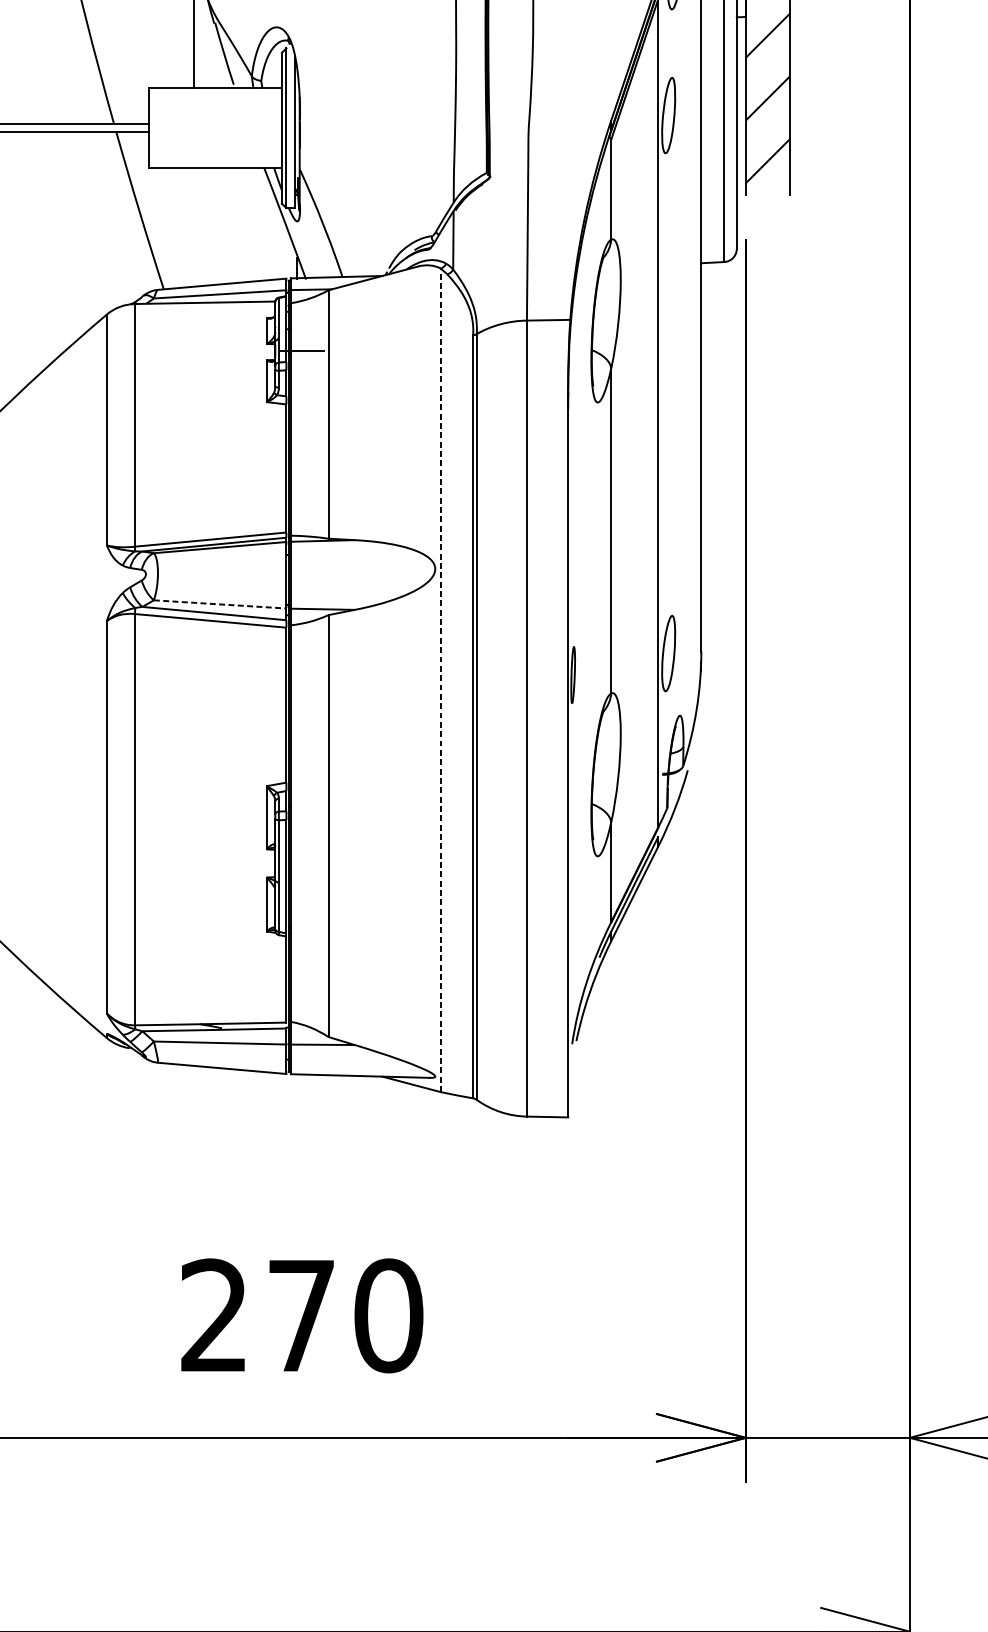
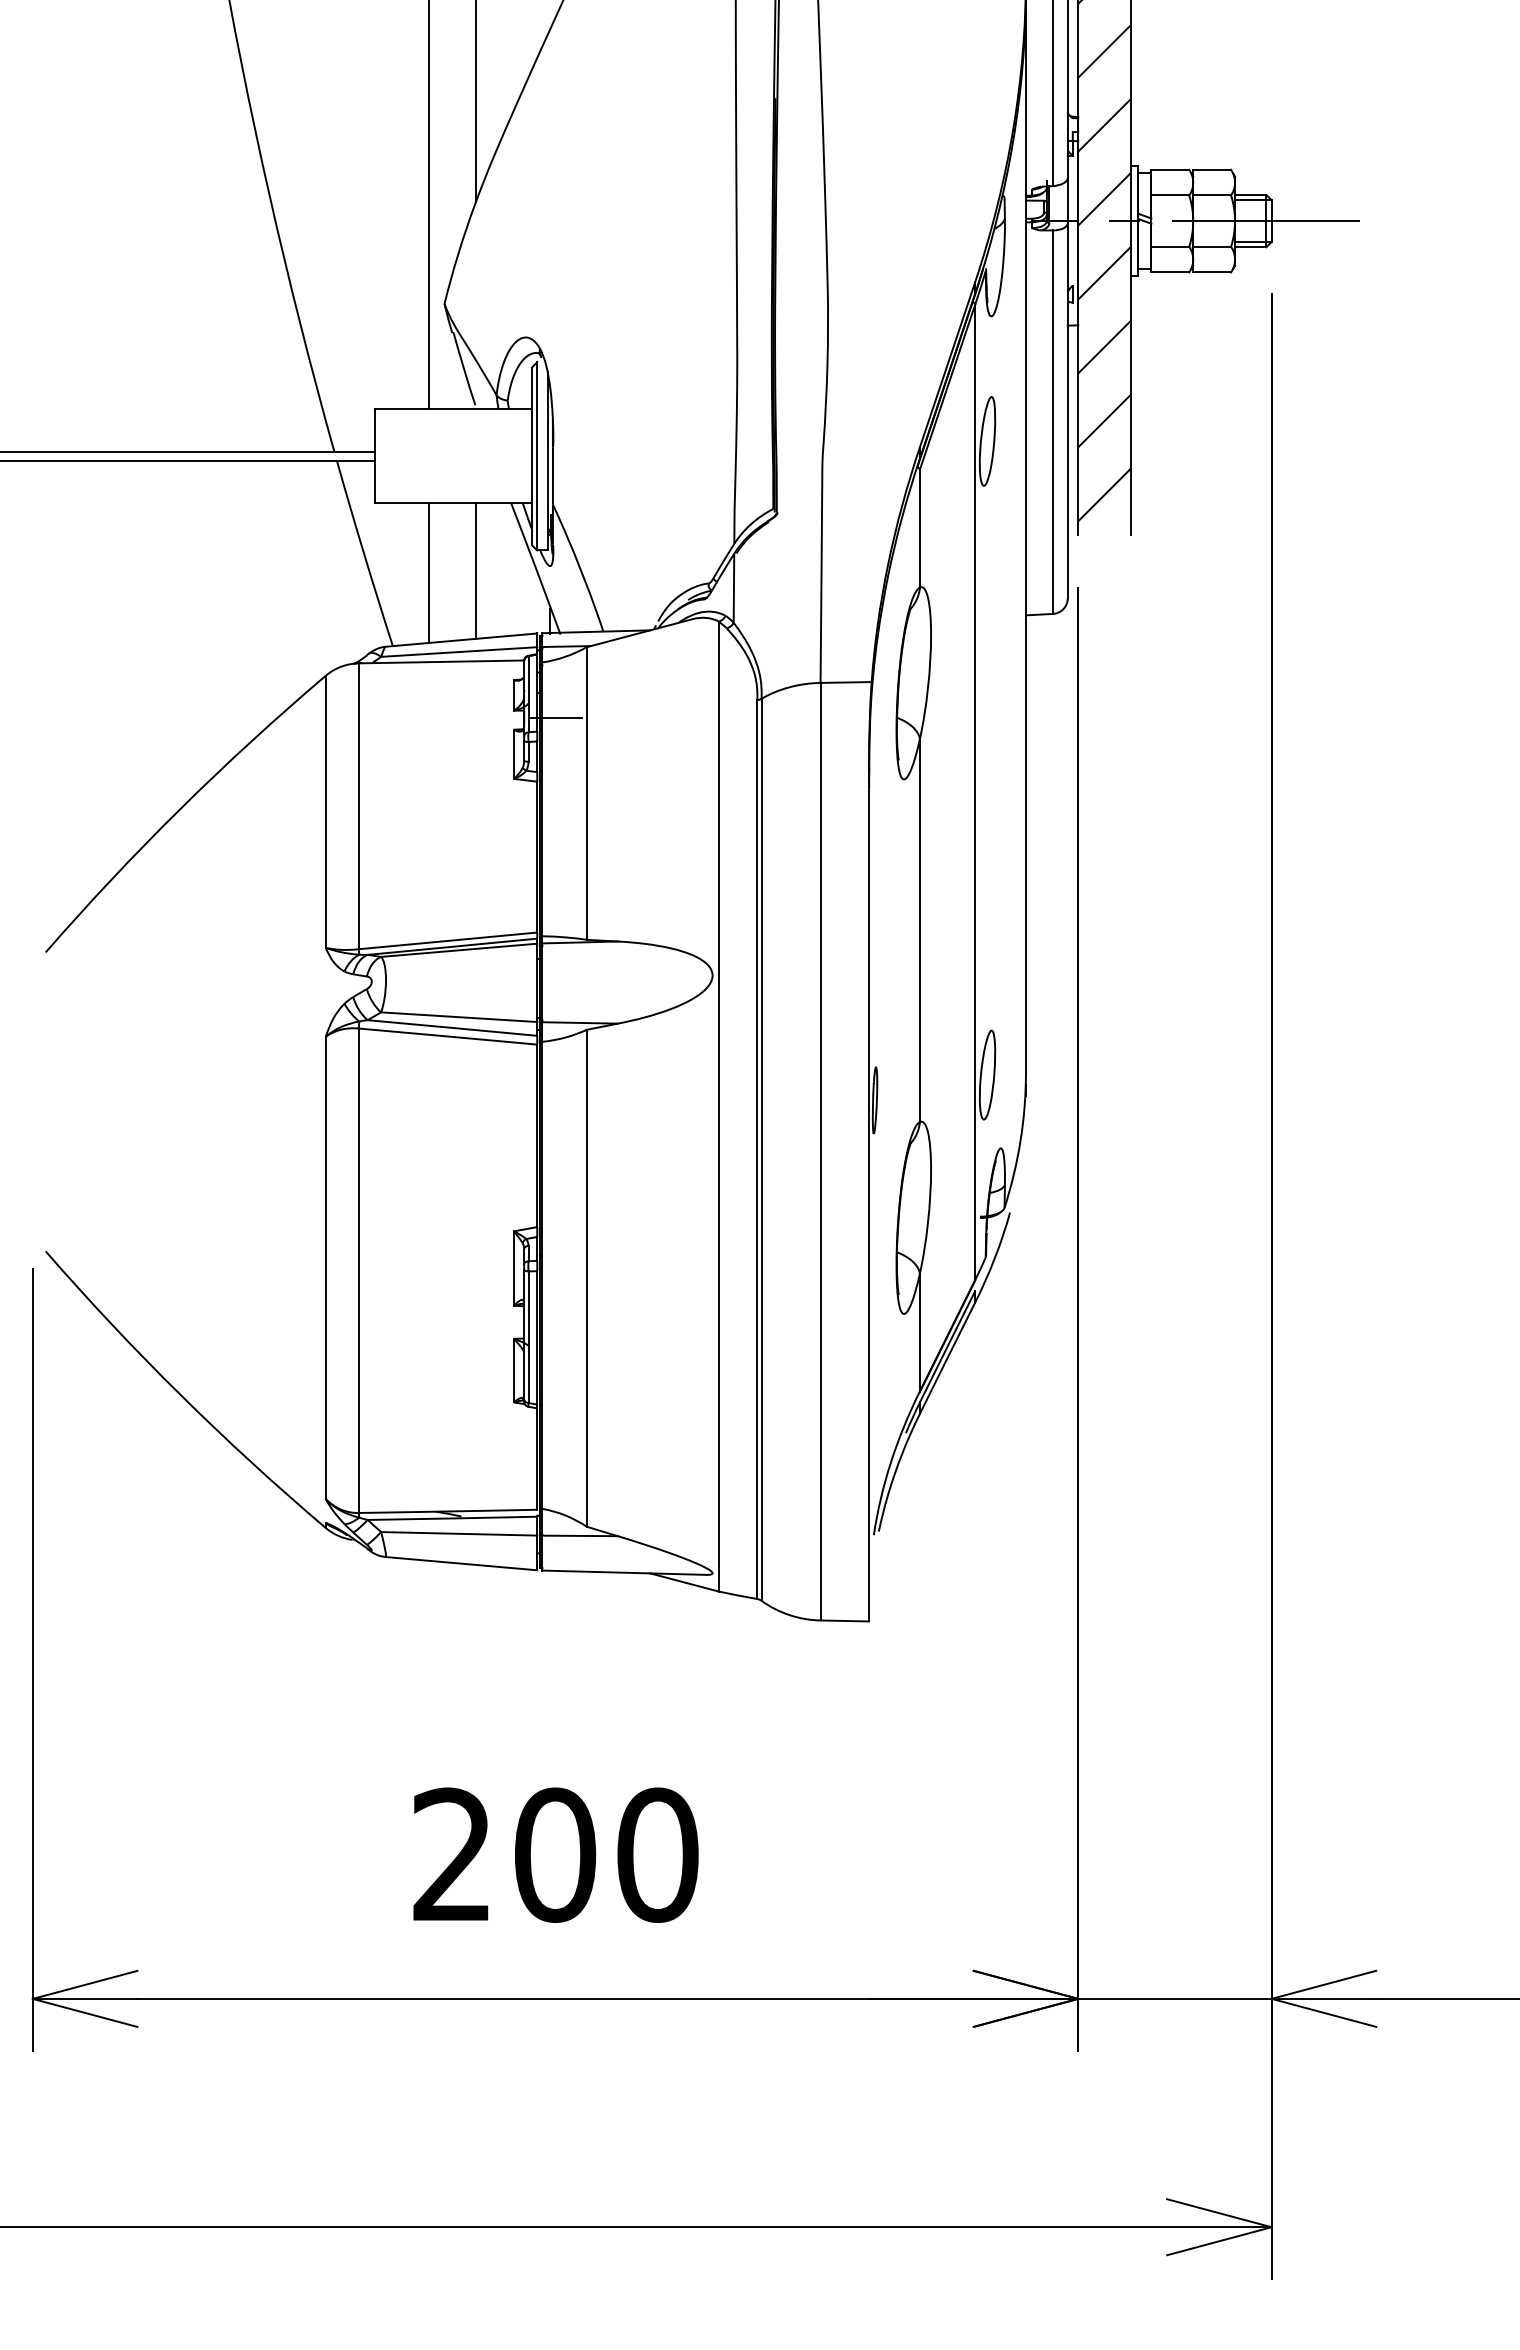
line: (234, 225) -> (476, 570), added
line: (194, 226) -> (428, 572), added
line: (220, 604) -> (459, 1017), dashed -> solid
line: (440, 680) -> (718, 1106), dashed -> solid
text: (301, 1315) -> (555, 1854), 270 -> 200

